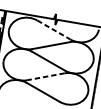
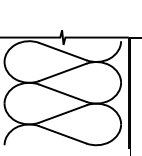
line: (54, 30) -> (63, 51), dashed -> solid
line: (45, 77) -> (62, 114), dashed -> solid

